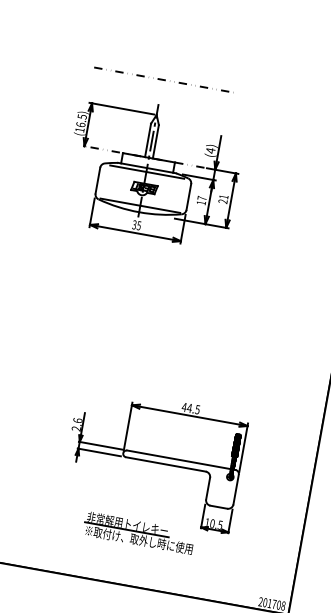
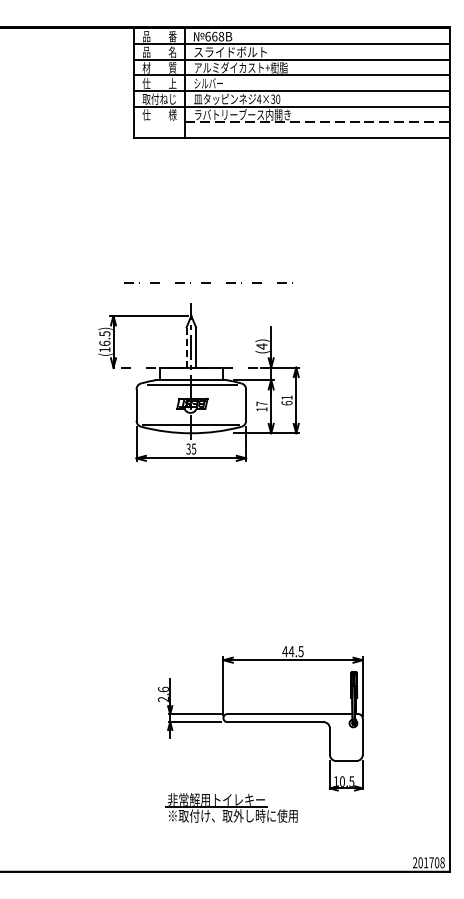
line: (163, 79) -> (208, 282), moved
line: (147, 140) -> (186, 347), solid -> dashed
text: (222, 201) -> (286, 403), 21 -> 61
part: (139, 532) -> (231, 807), moved

